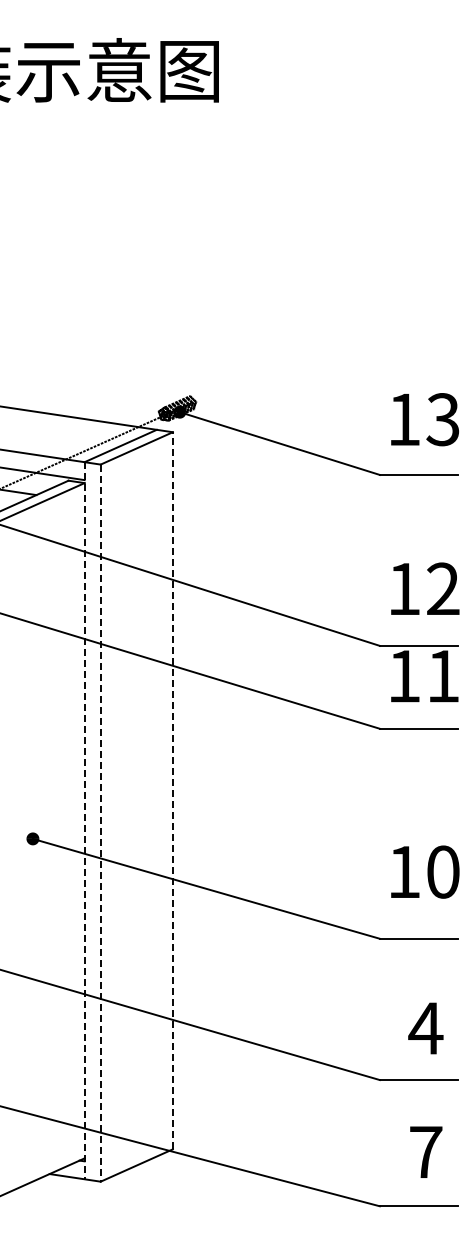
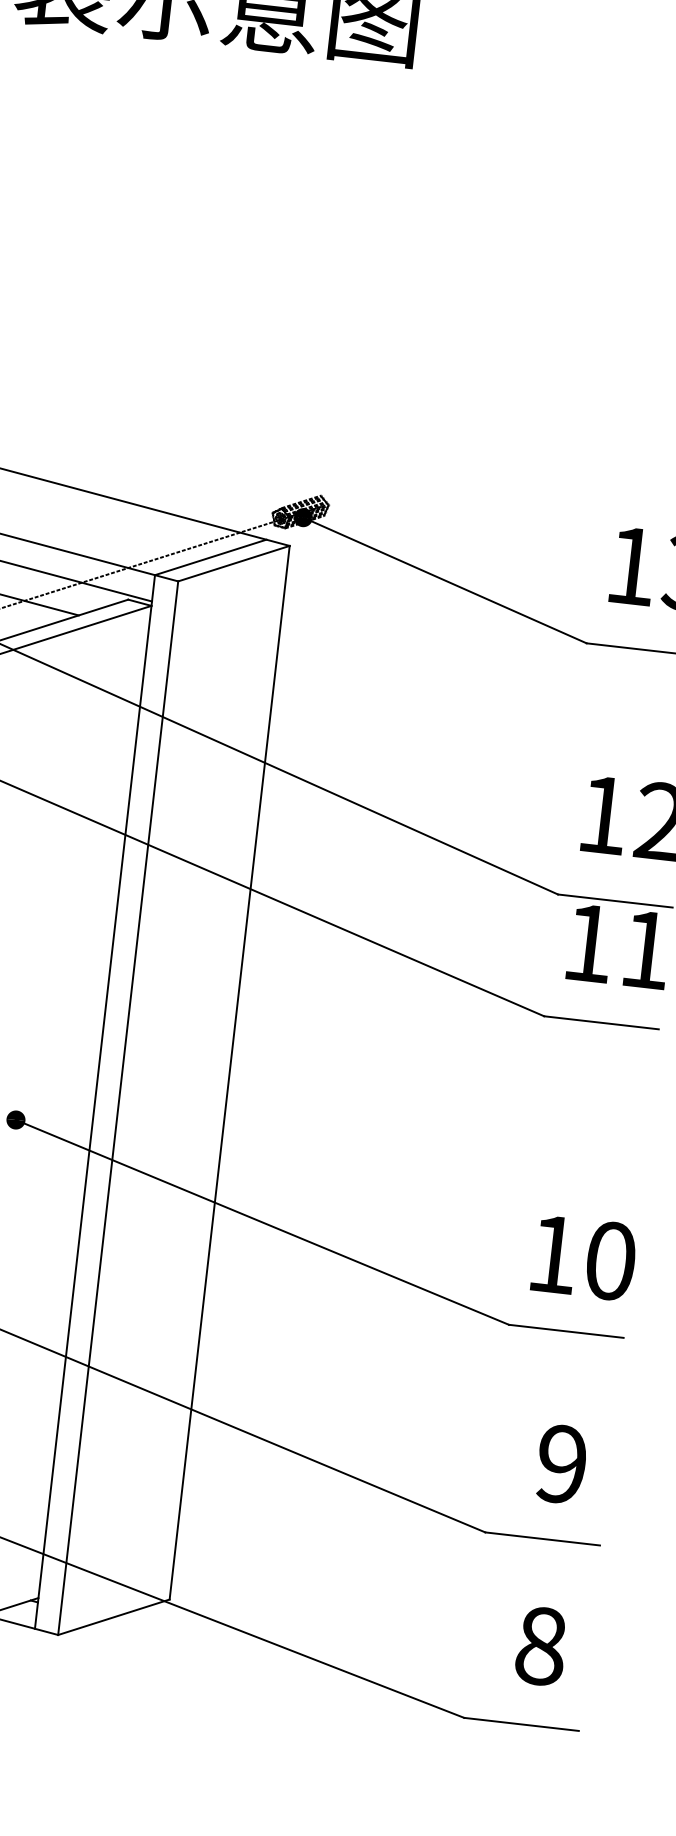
line: (172, 790) -> (229, 1072), dashed -> solid
line: (84, 820) -> (94, 1101), dashed -> solid
line: (100, 823) -> (117, 1108), dashed -> solid
text: (425, 871) -> (584, 1257), moved
text: (425, 1028) -> (561, 1464), 4 -> 9
text: (426, 1151) -> (541, 1645), 7 -> 8

